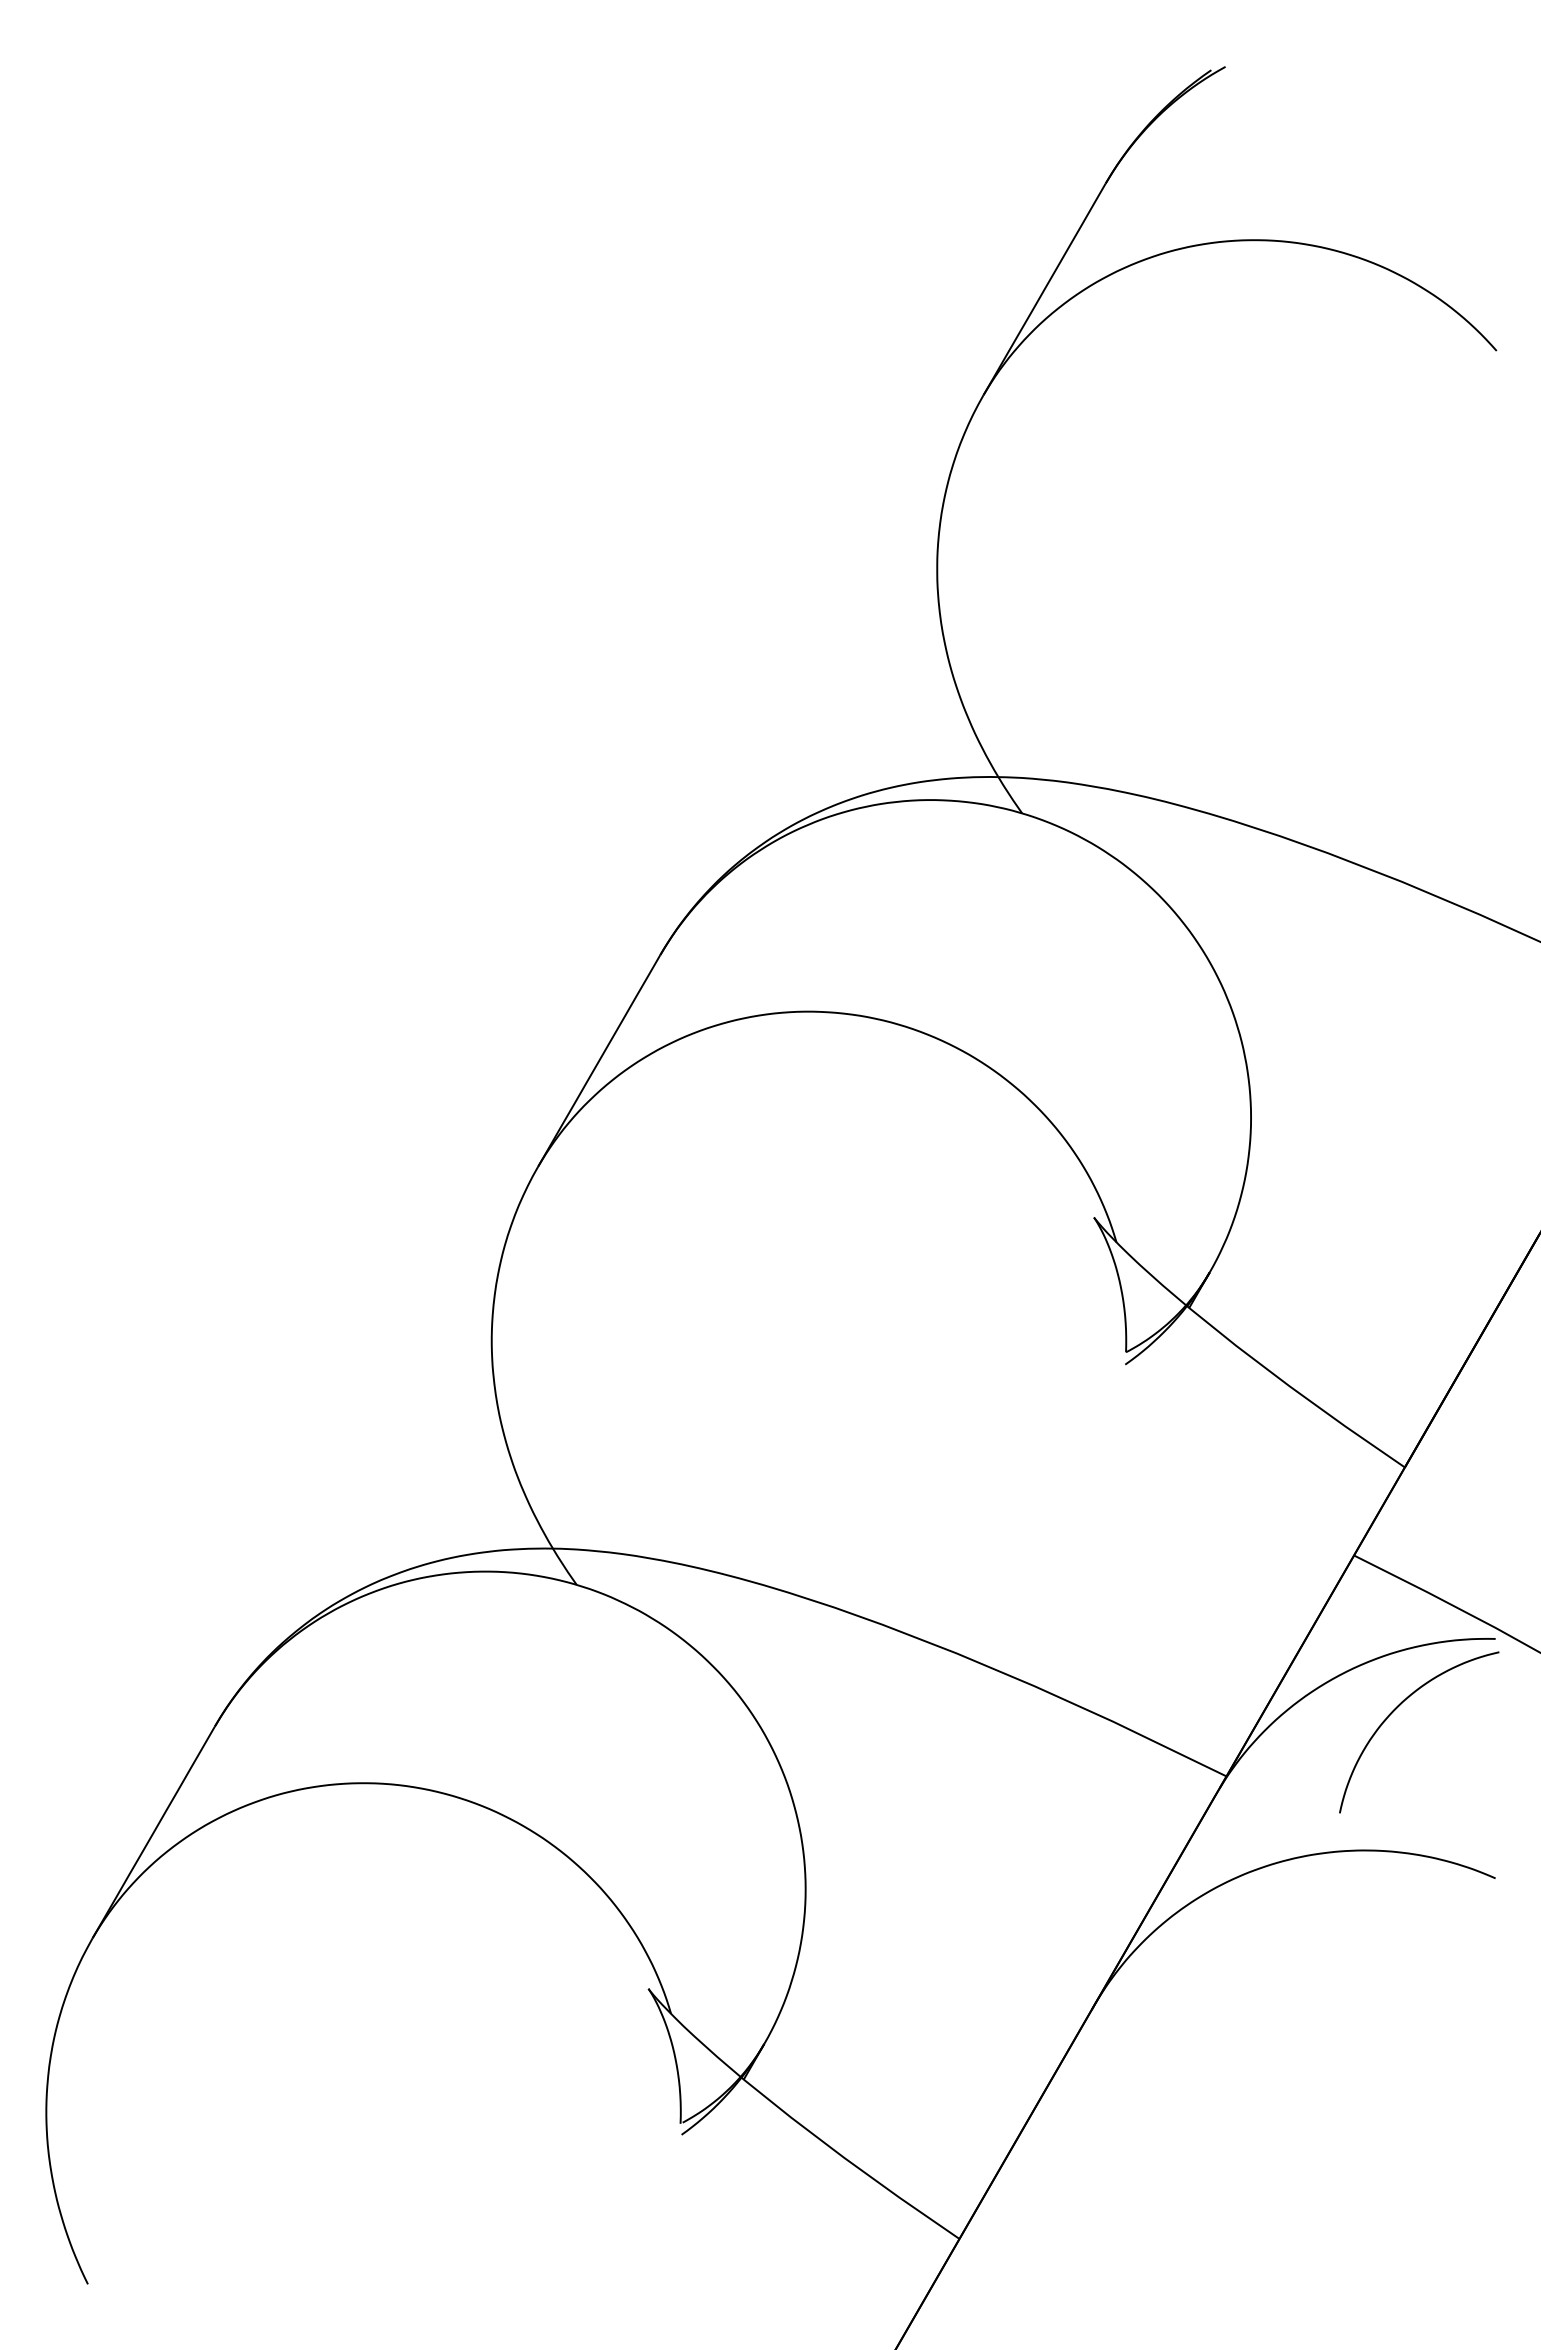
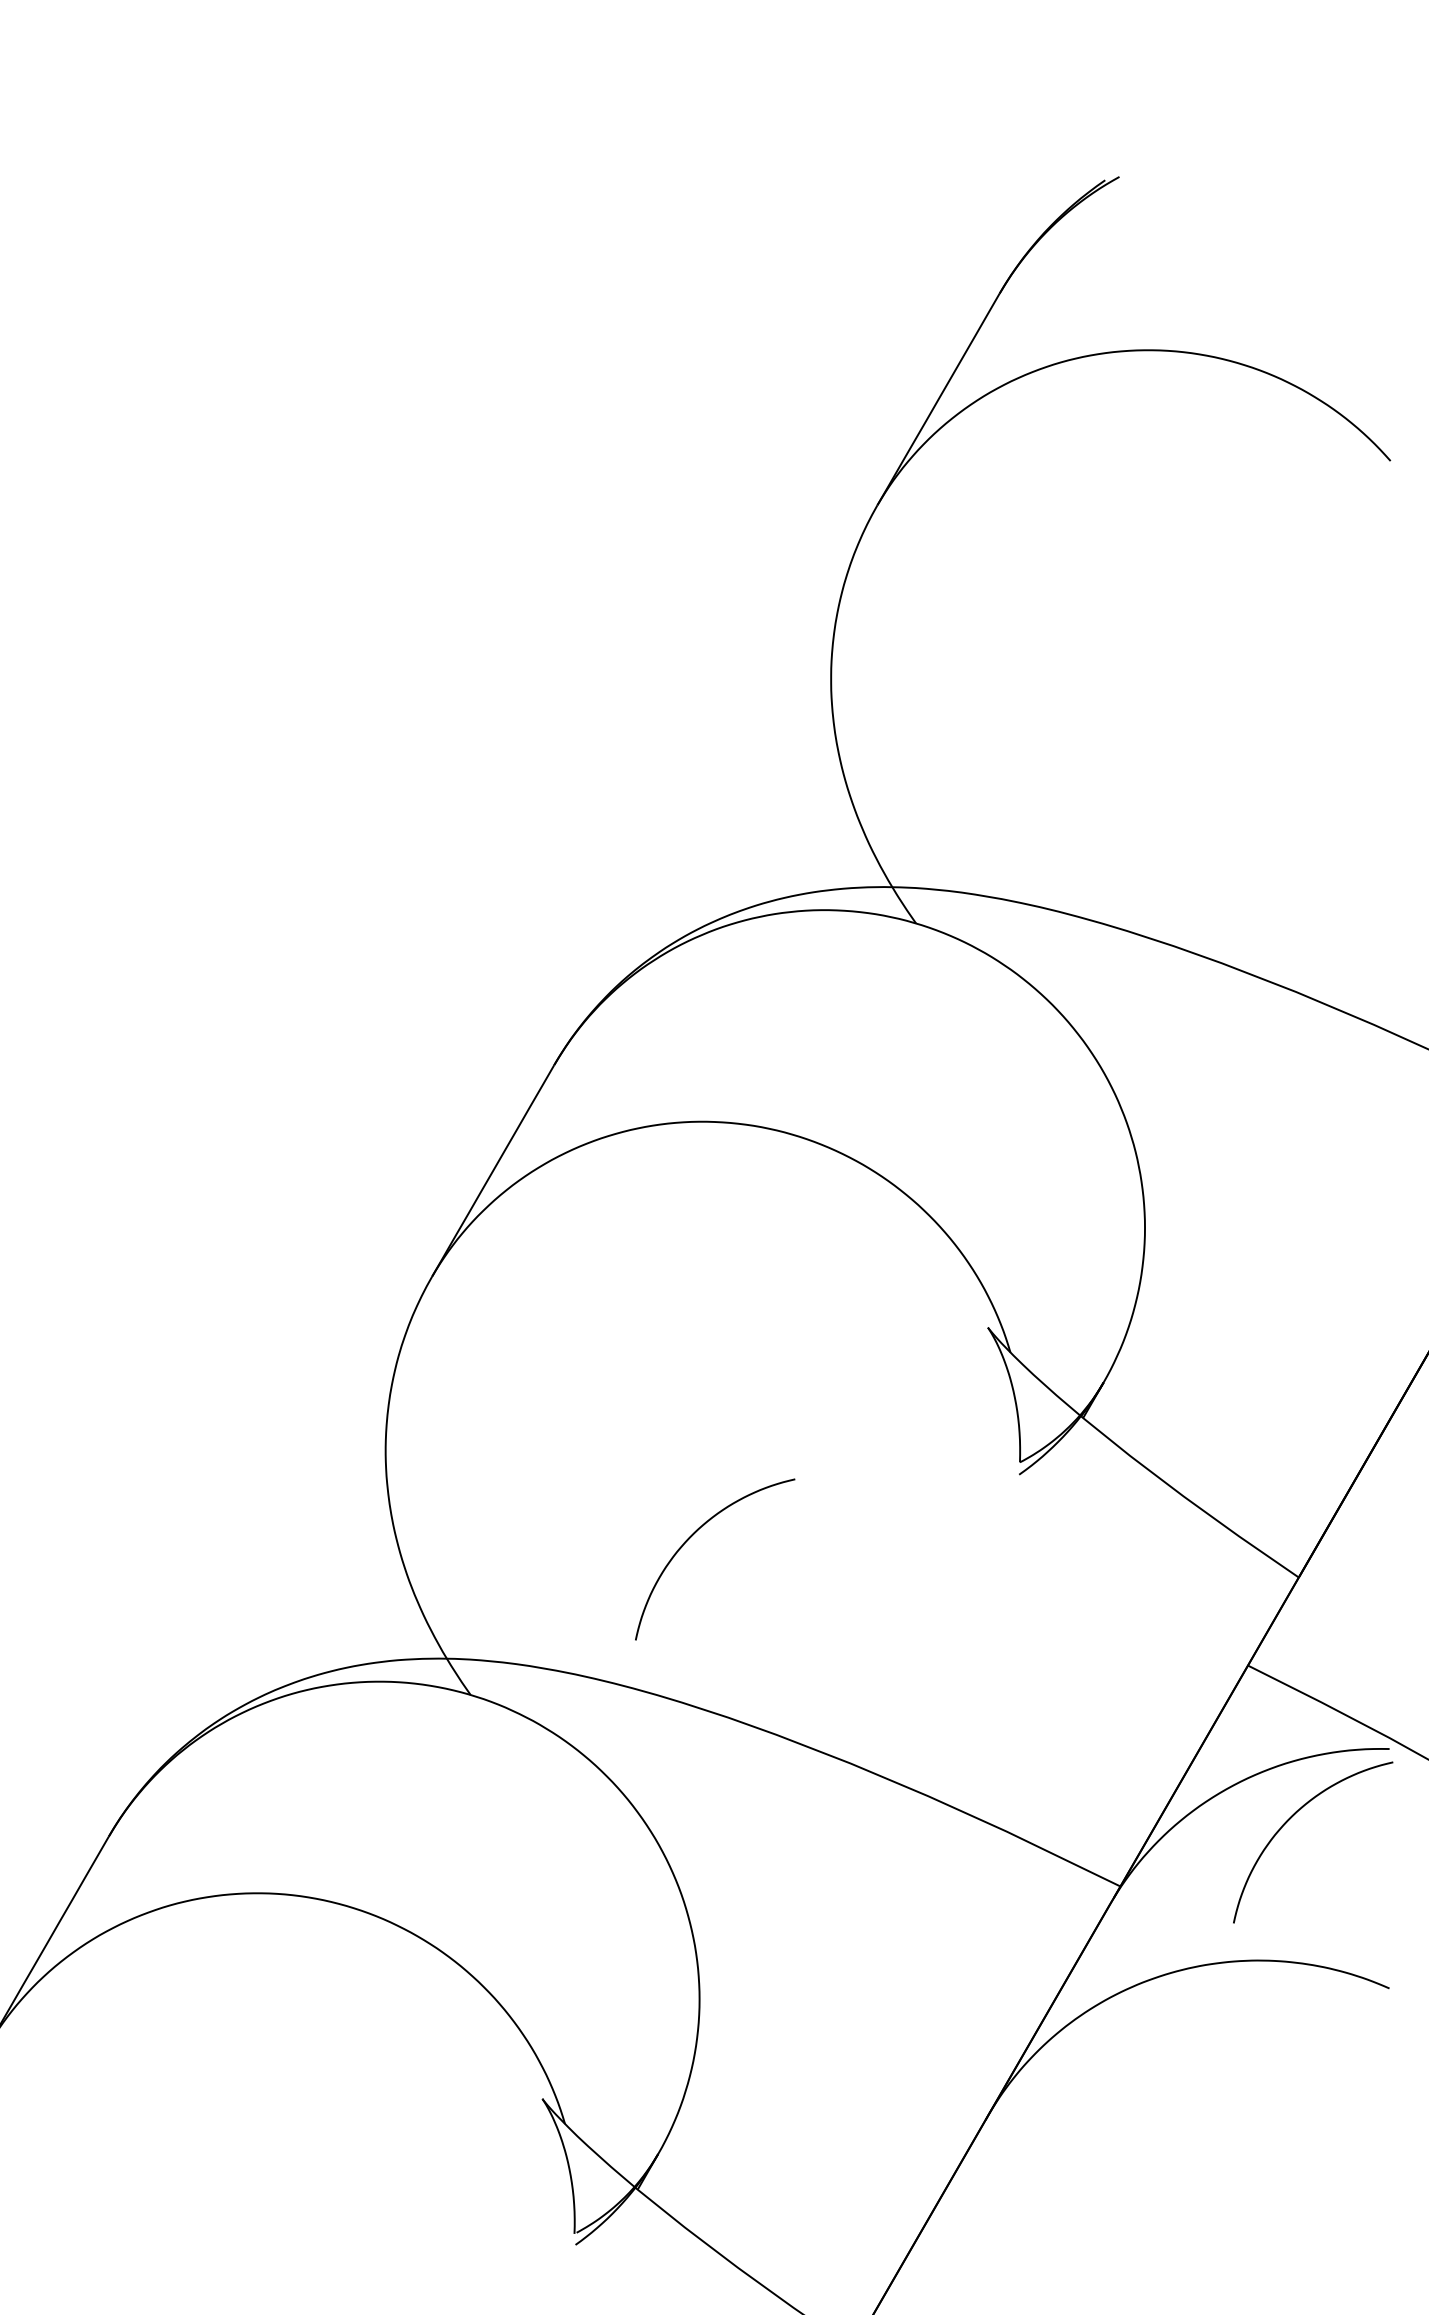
curve: (798, 1426) -> (692, 1536), added

